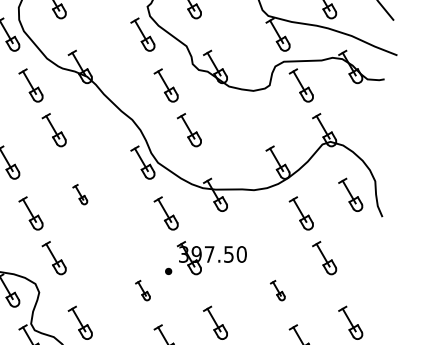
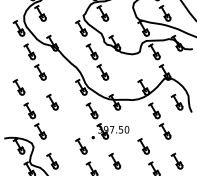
part: (80, 193) -> (52, 101), size x1.67
part: (143, 290) -> (81, 146), size x1.67
part: (277, 290) -> (143, 146), size x1.67

